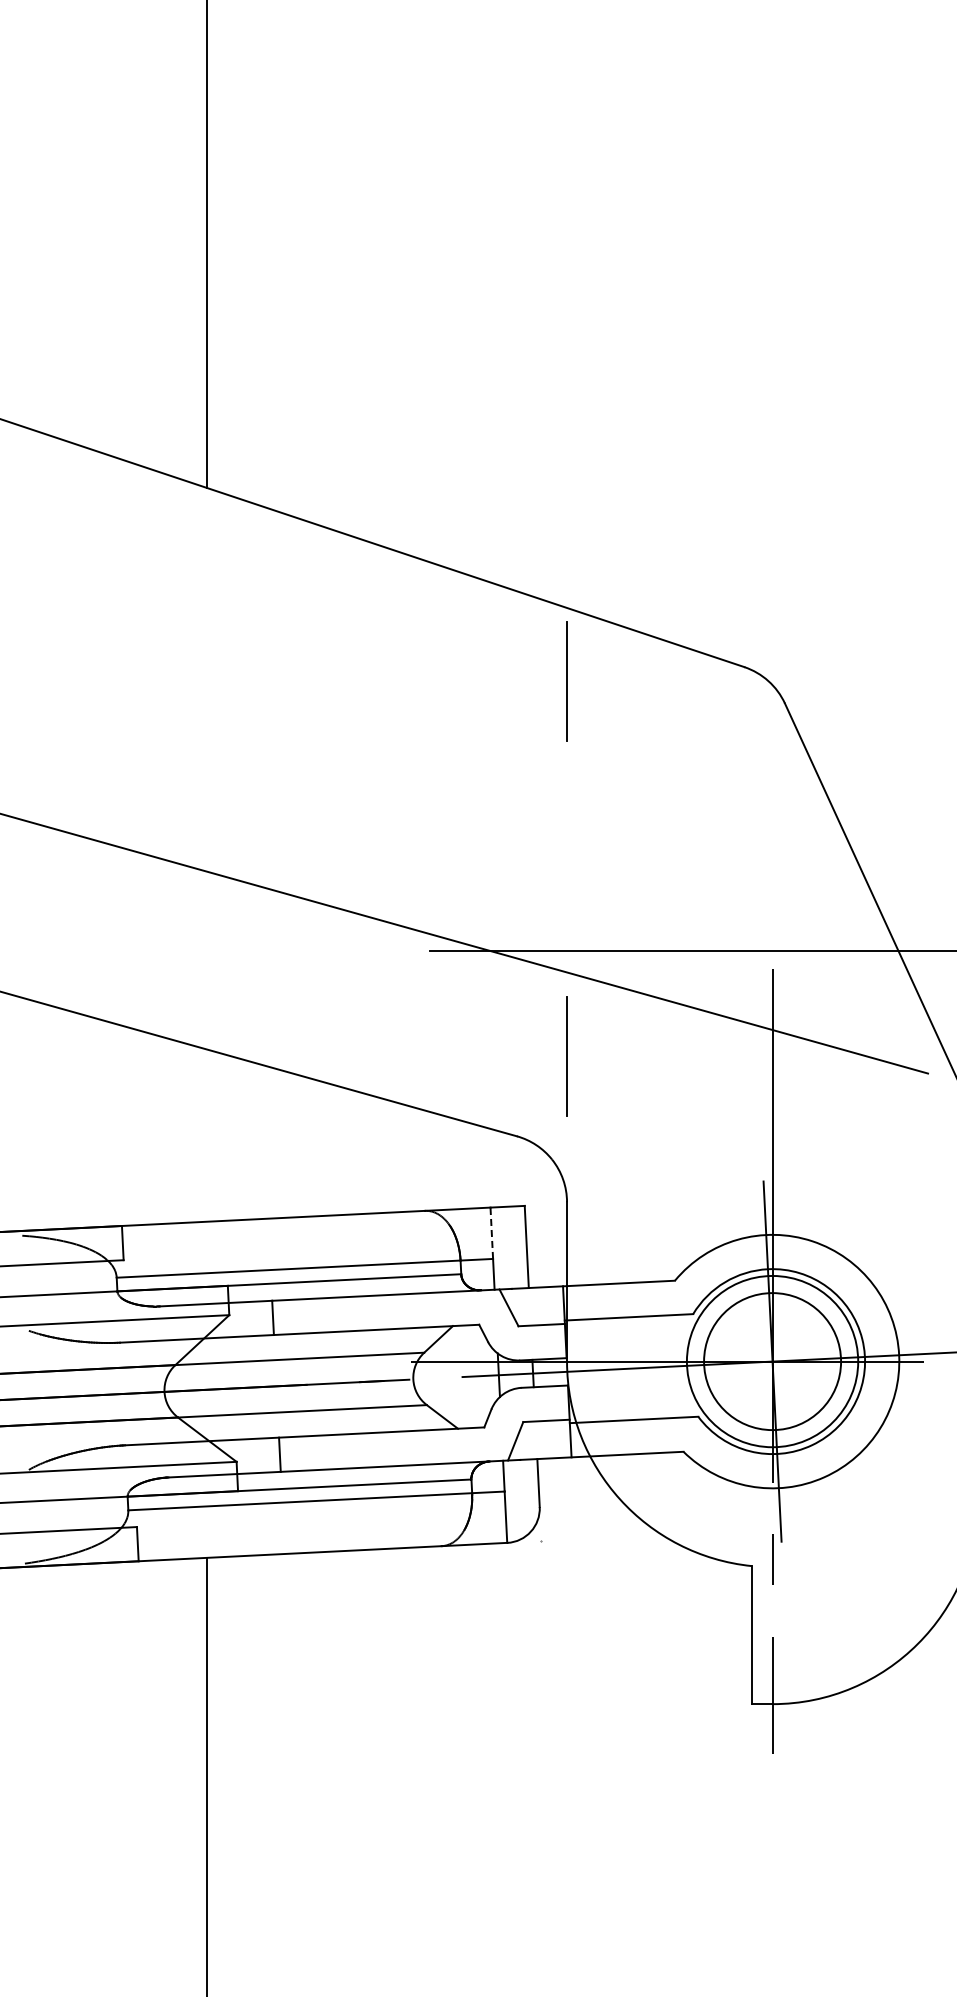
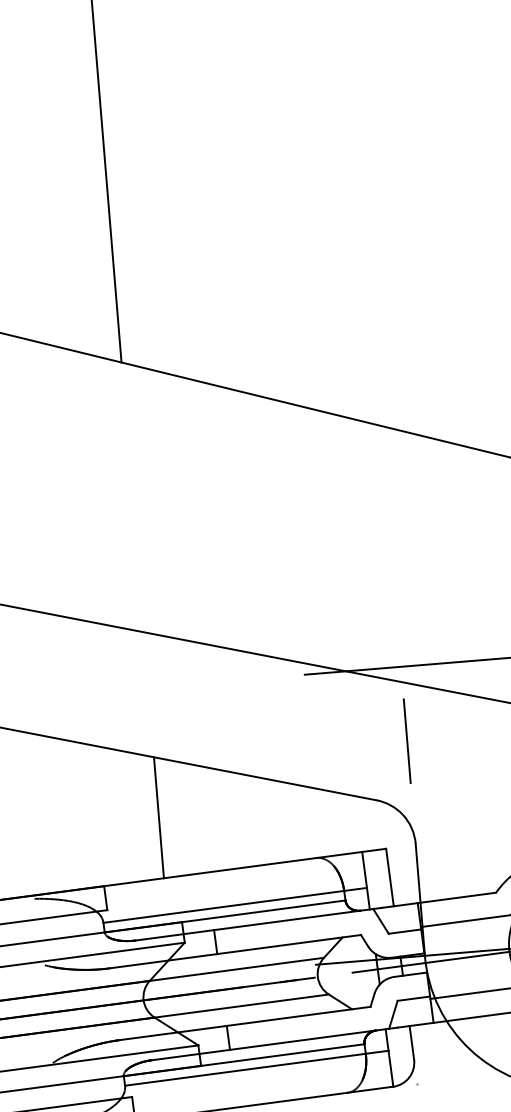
line: (566, 681) -> (385, 477), removed
line: (207, 1135) -> (159, 817), added
line: (491, 1233) -> (364, 870), dashed -> solid

